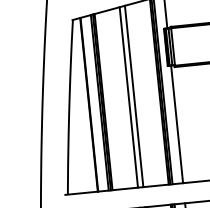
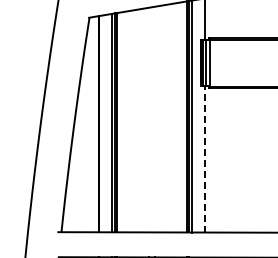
line: (128, 96) -> (148, 119), removed
line: (134, 96) -> (155, 119), removed
line: (176, 123) -> (204, 158), solid -> dashed

